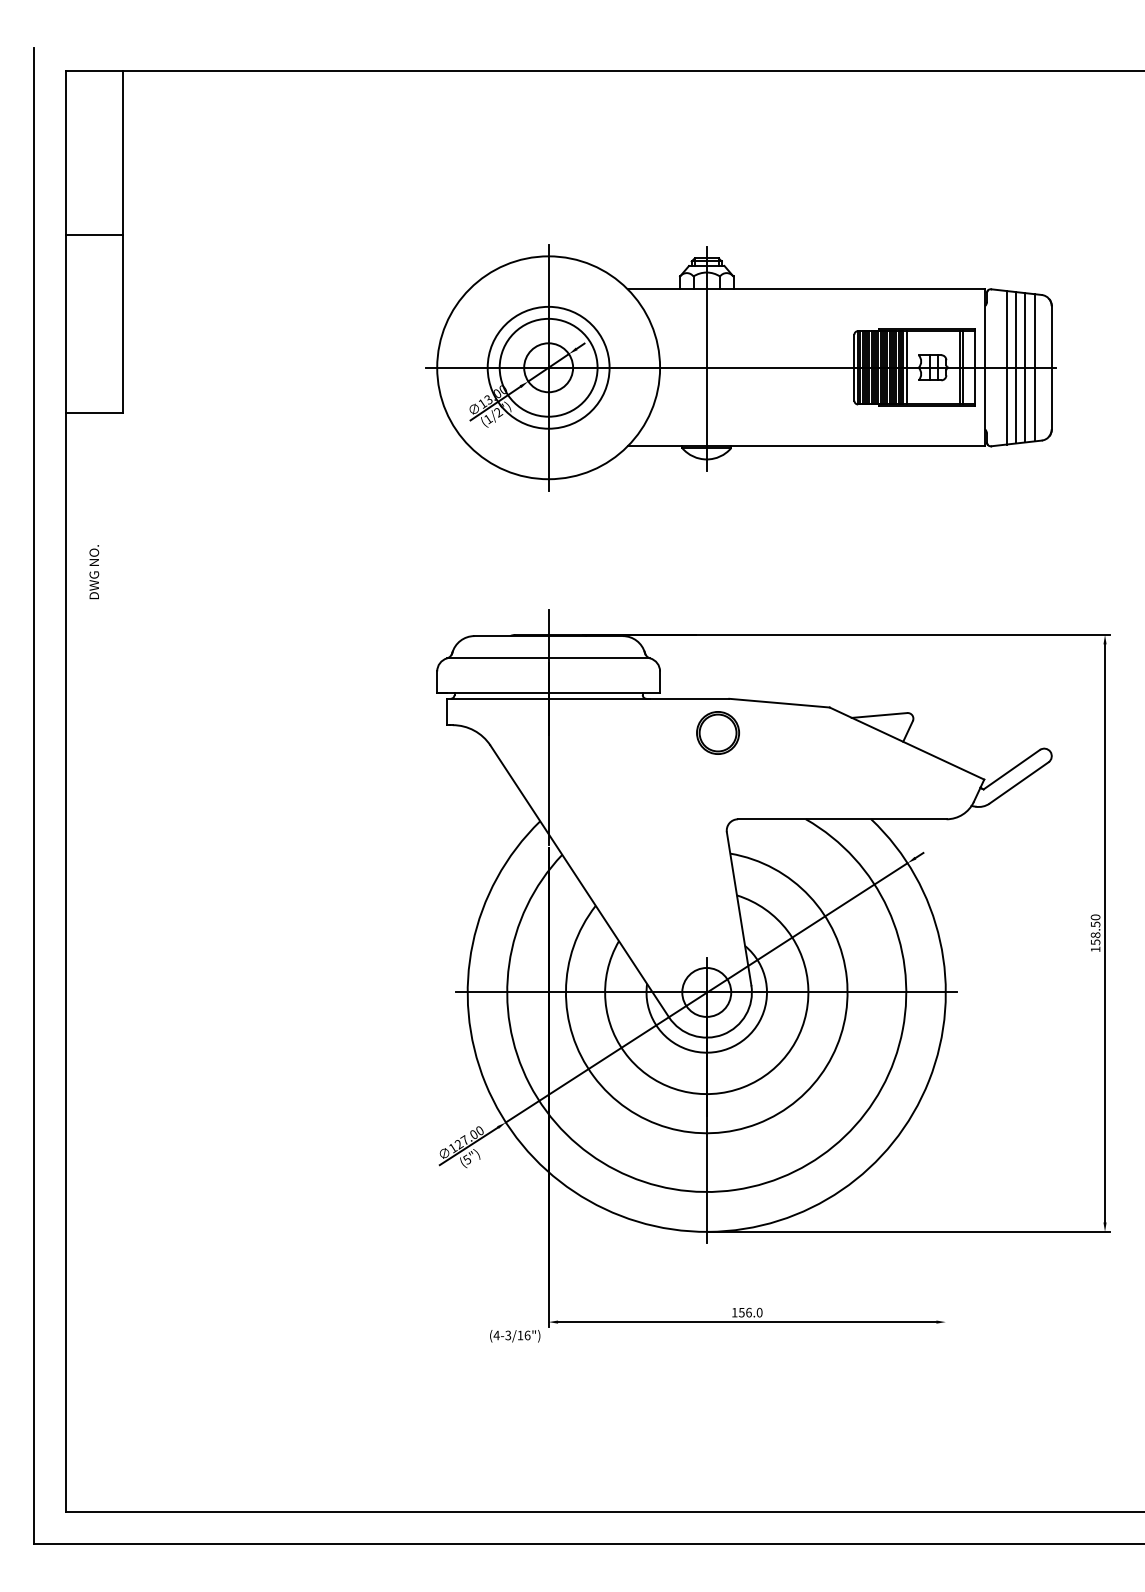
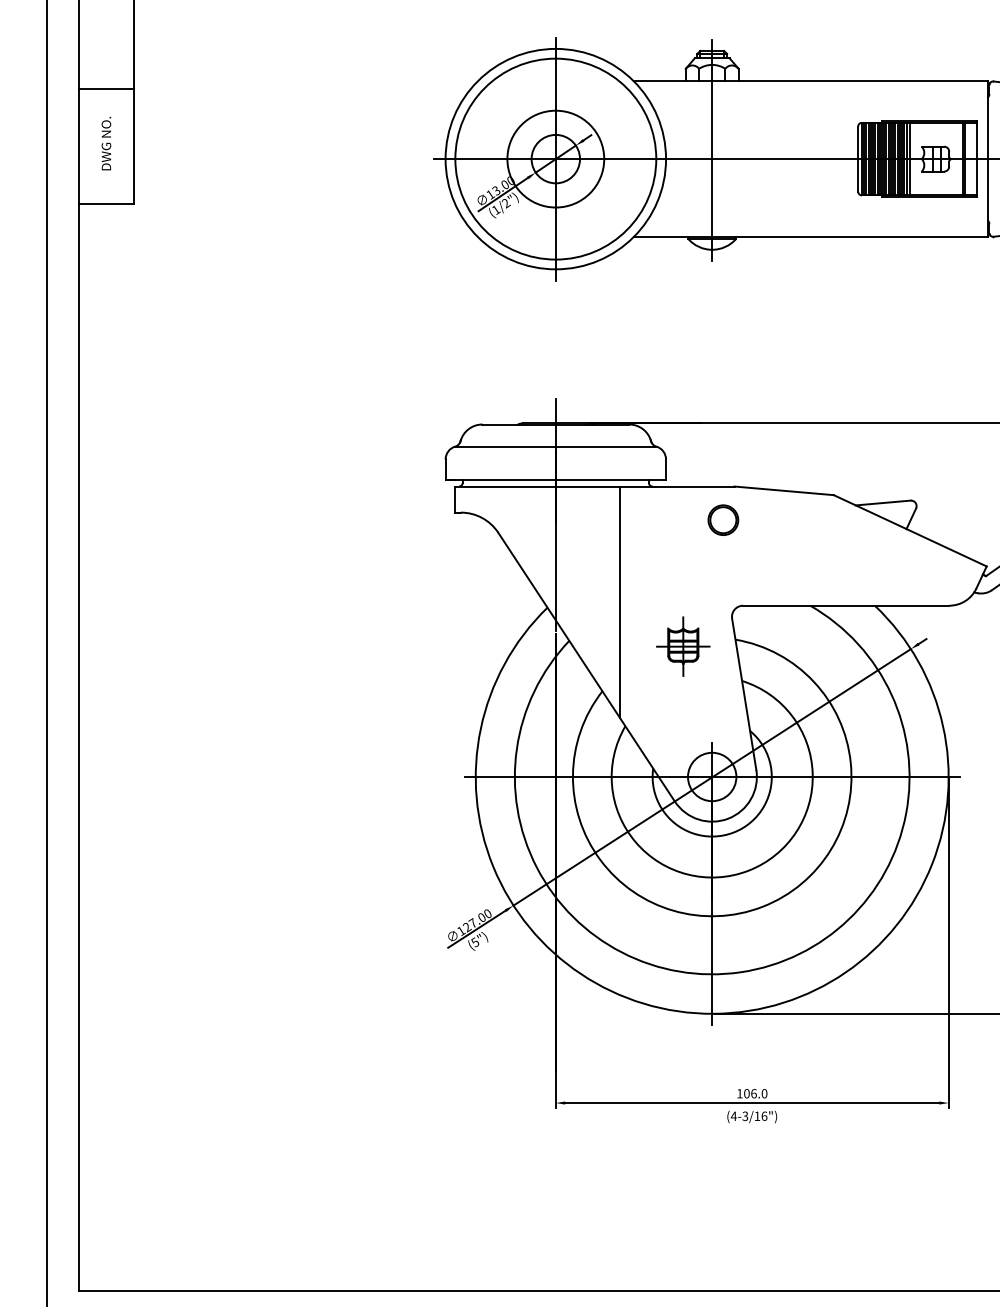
line: (94, 235) -> (106, 88), moved
circle: (548, 367) -> (555, 158), size x1.67
text: (94, 572) -> (106, 144), moved
part: (717, 732) -> (722, 519), size x0.71
line: (613, 815) -> (619, 601), added
part: (677, 860) -> (683, 646), added
line: (945, 1160) -> (948, 943), added
text: (741, 1312) -> (746, 1093), 156.0 -> 106.0
text: (515, 1336) -> (752, 1117), moved

